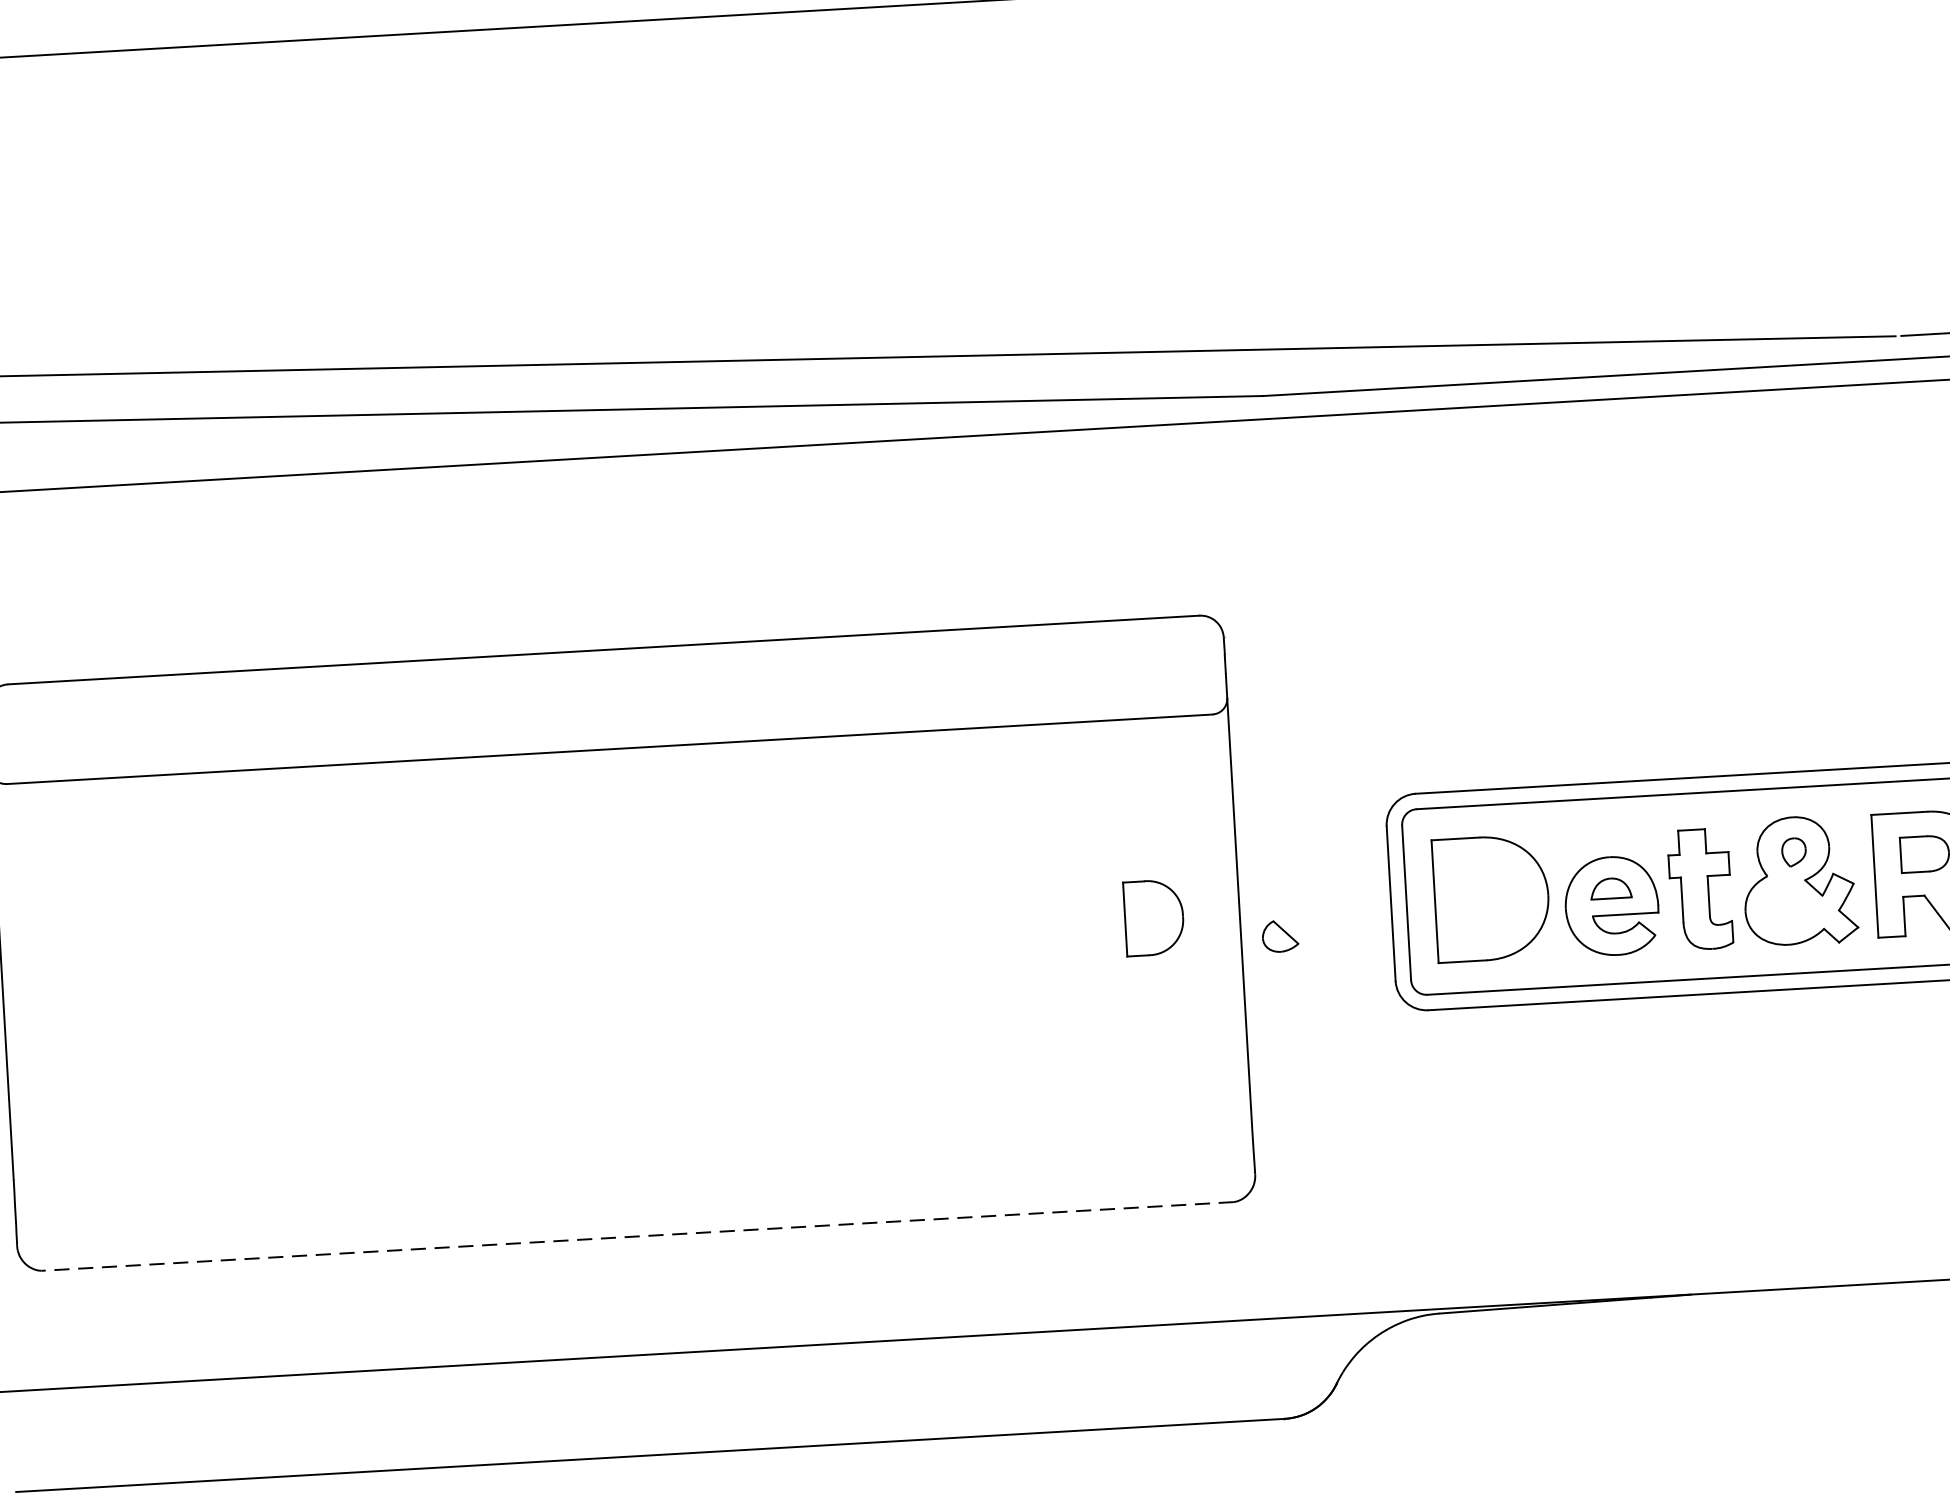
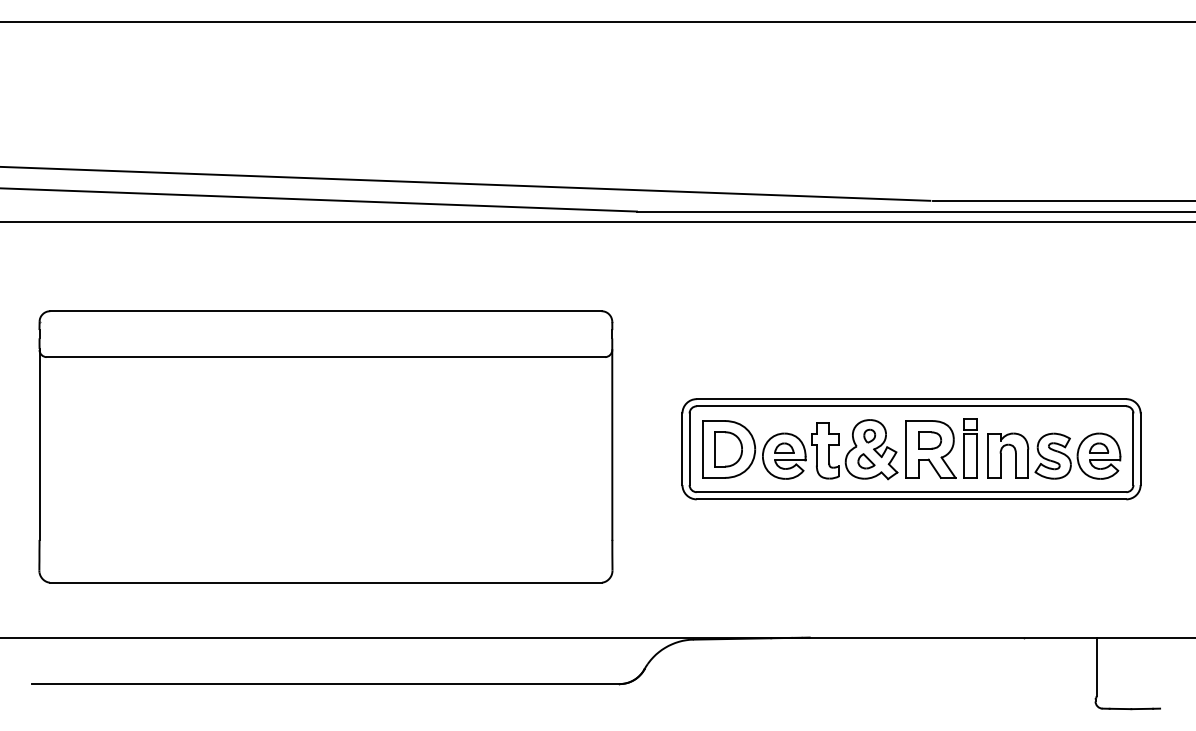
part: (1153, 917) -> (728, 449), moved
part: (1280, 936) -> (866, 461), moved
line: (636, 1236) -> (325, 582), dashed -> solid

